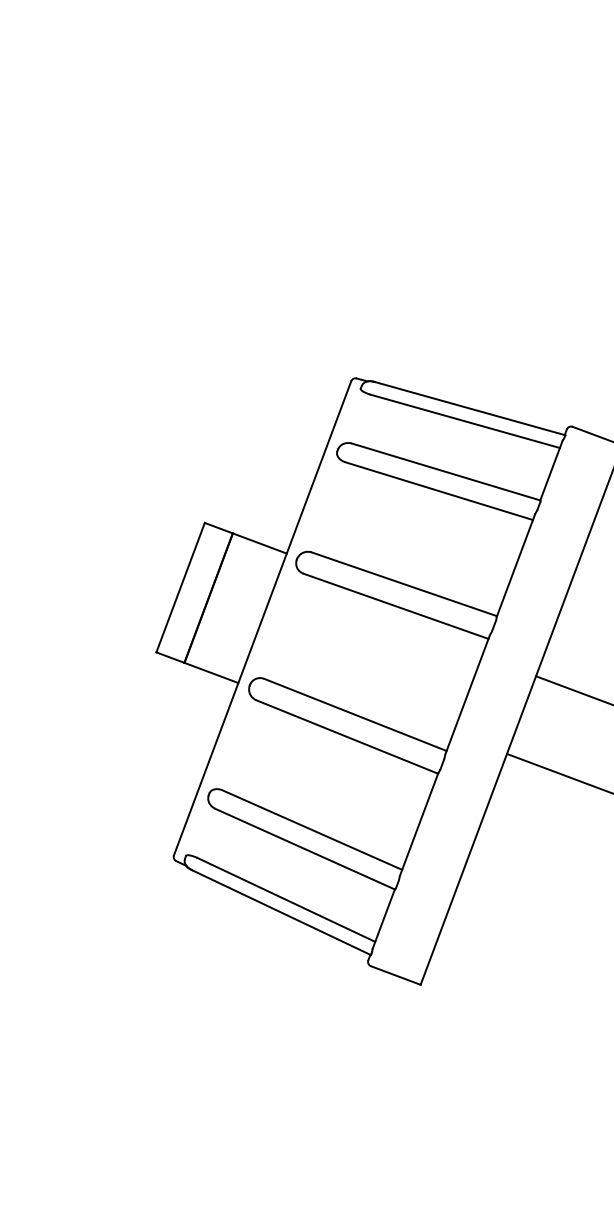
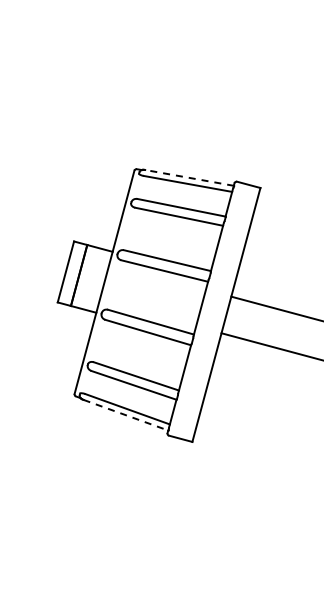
line: (469, 407) -> (189, 177), solid -> dashed
line: (282, 913) -> (126, 415), solid -> dashed

